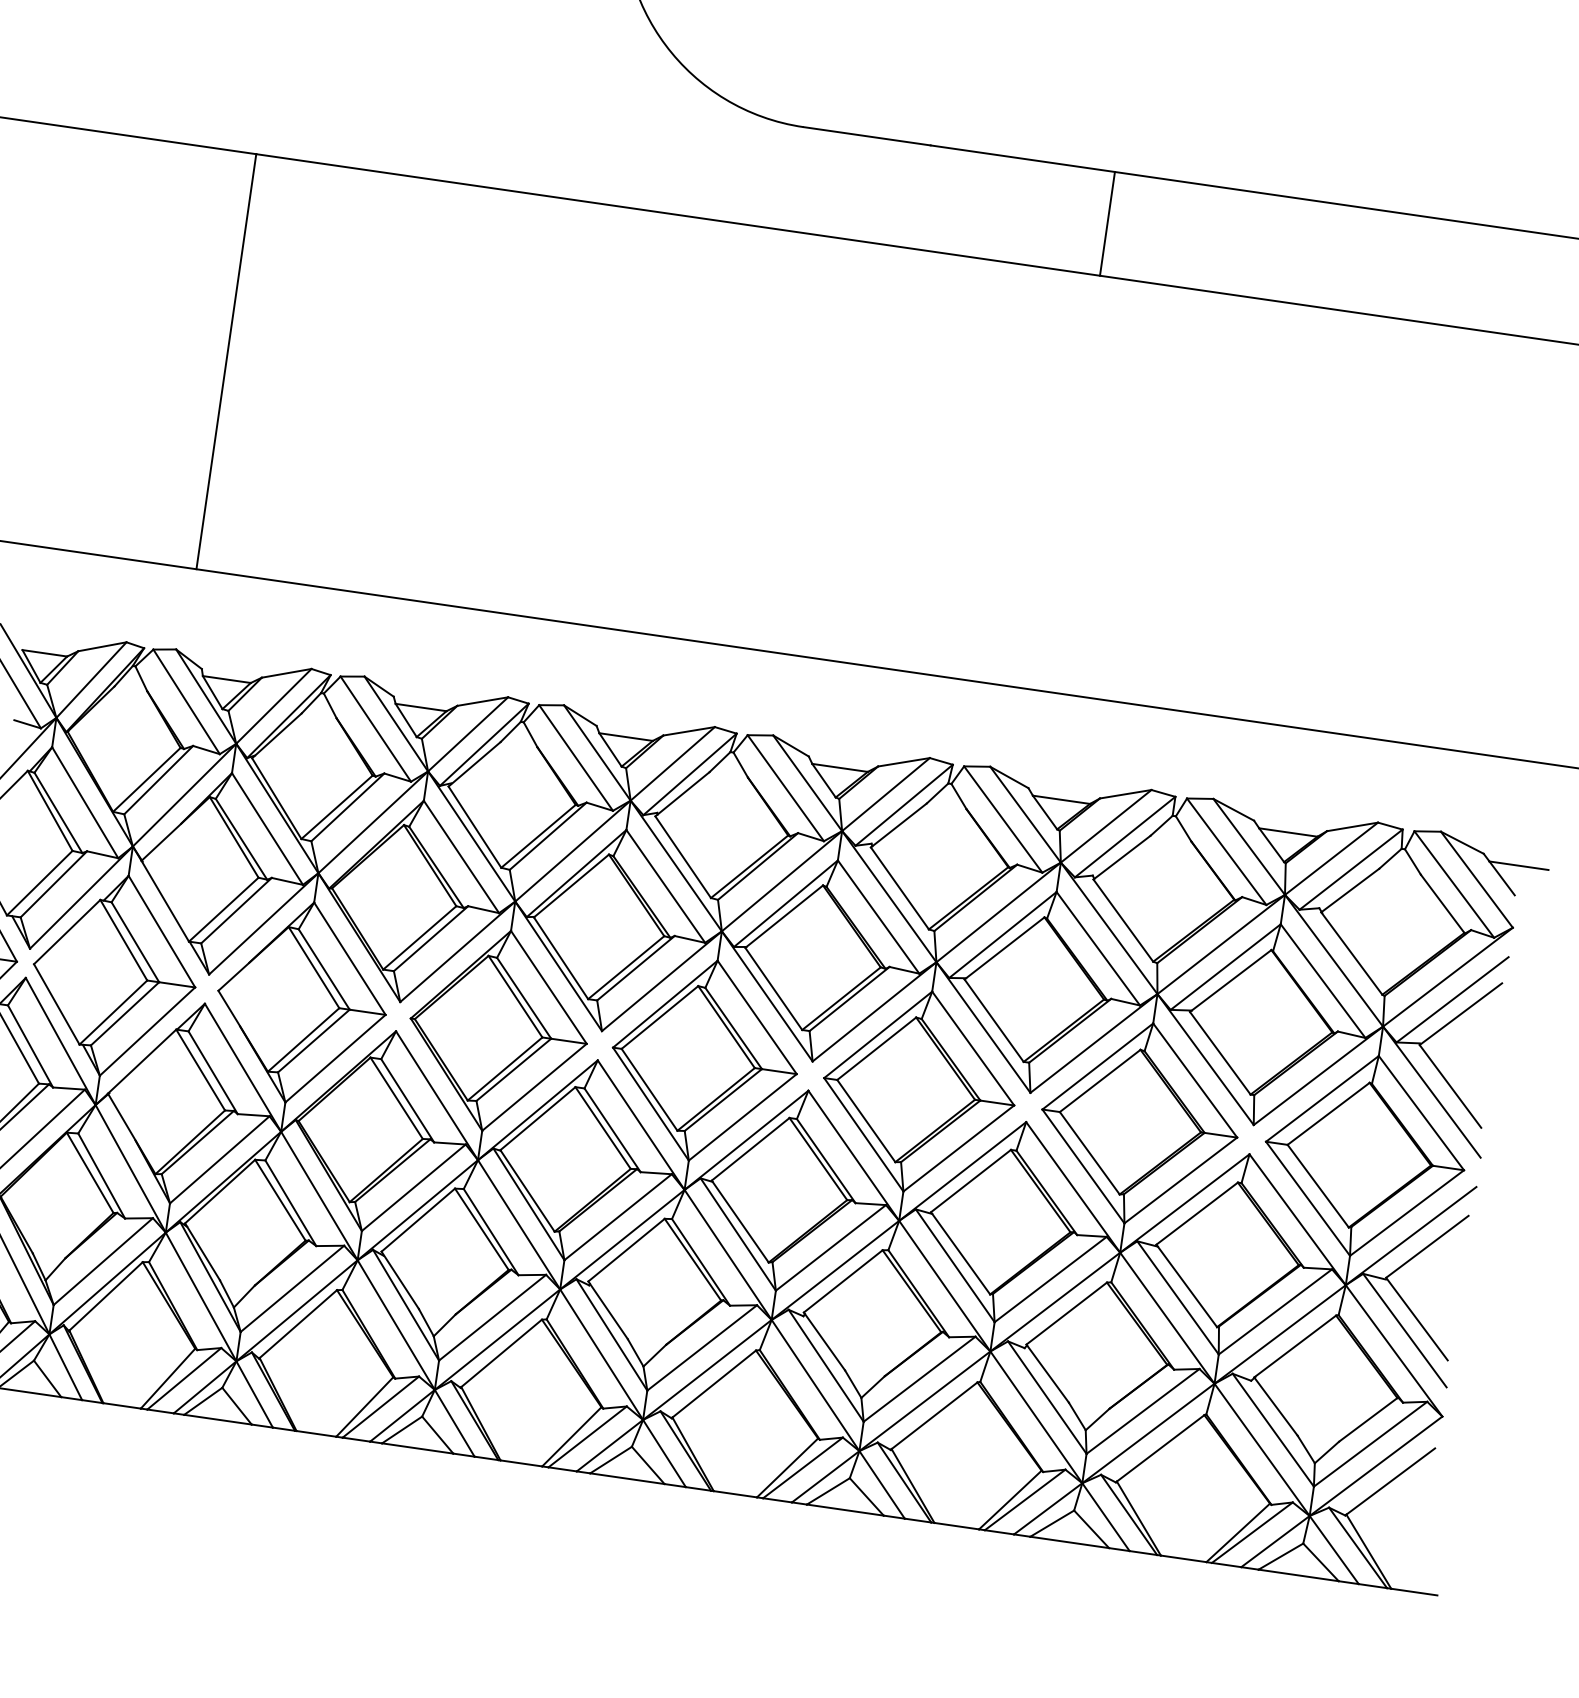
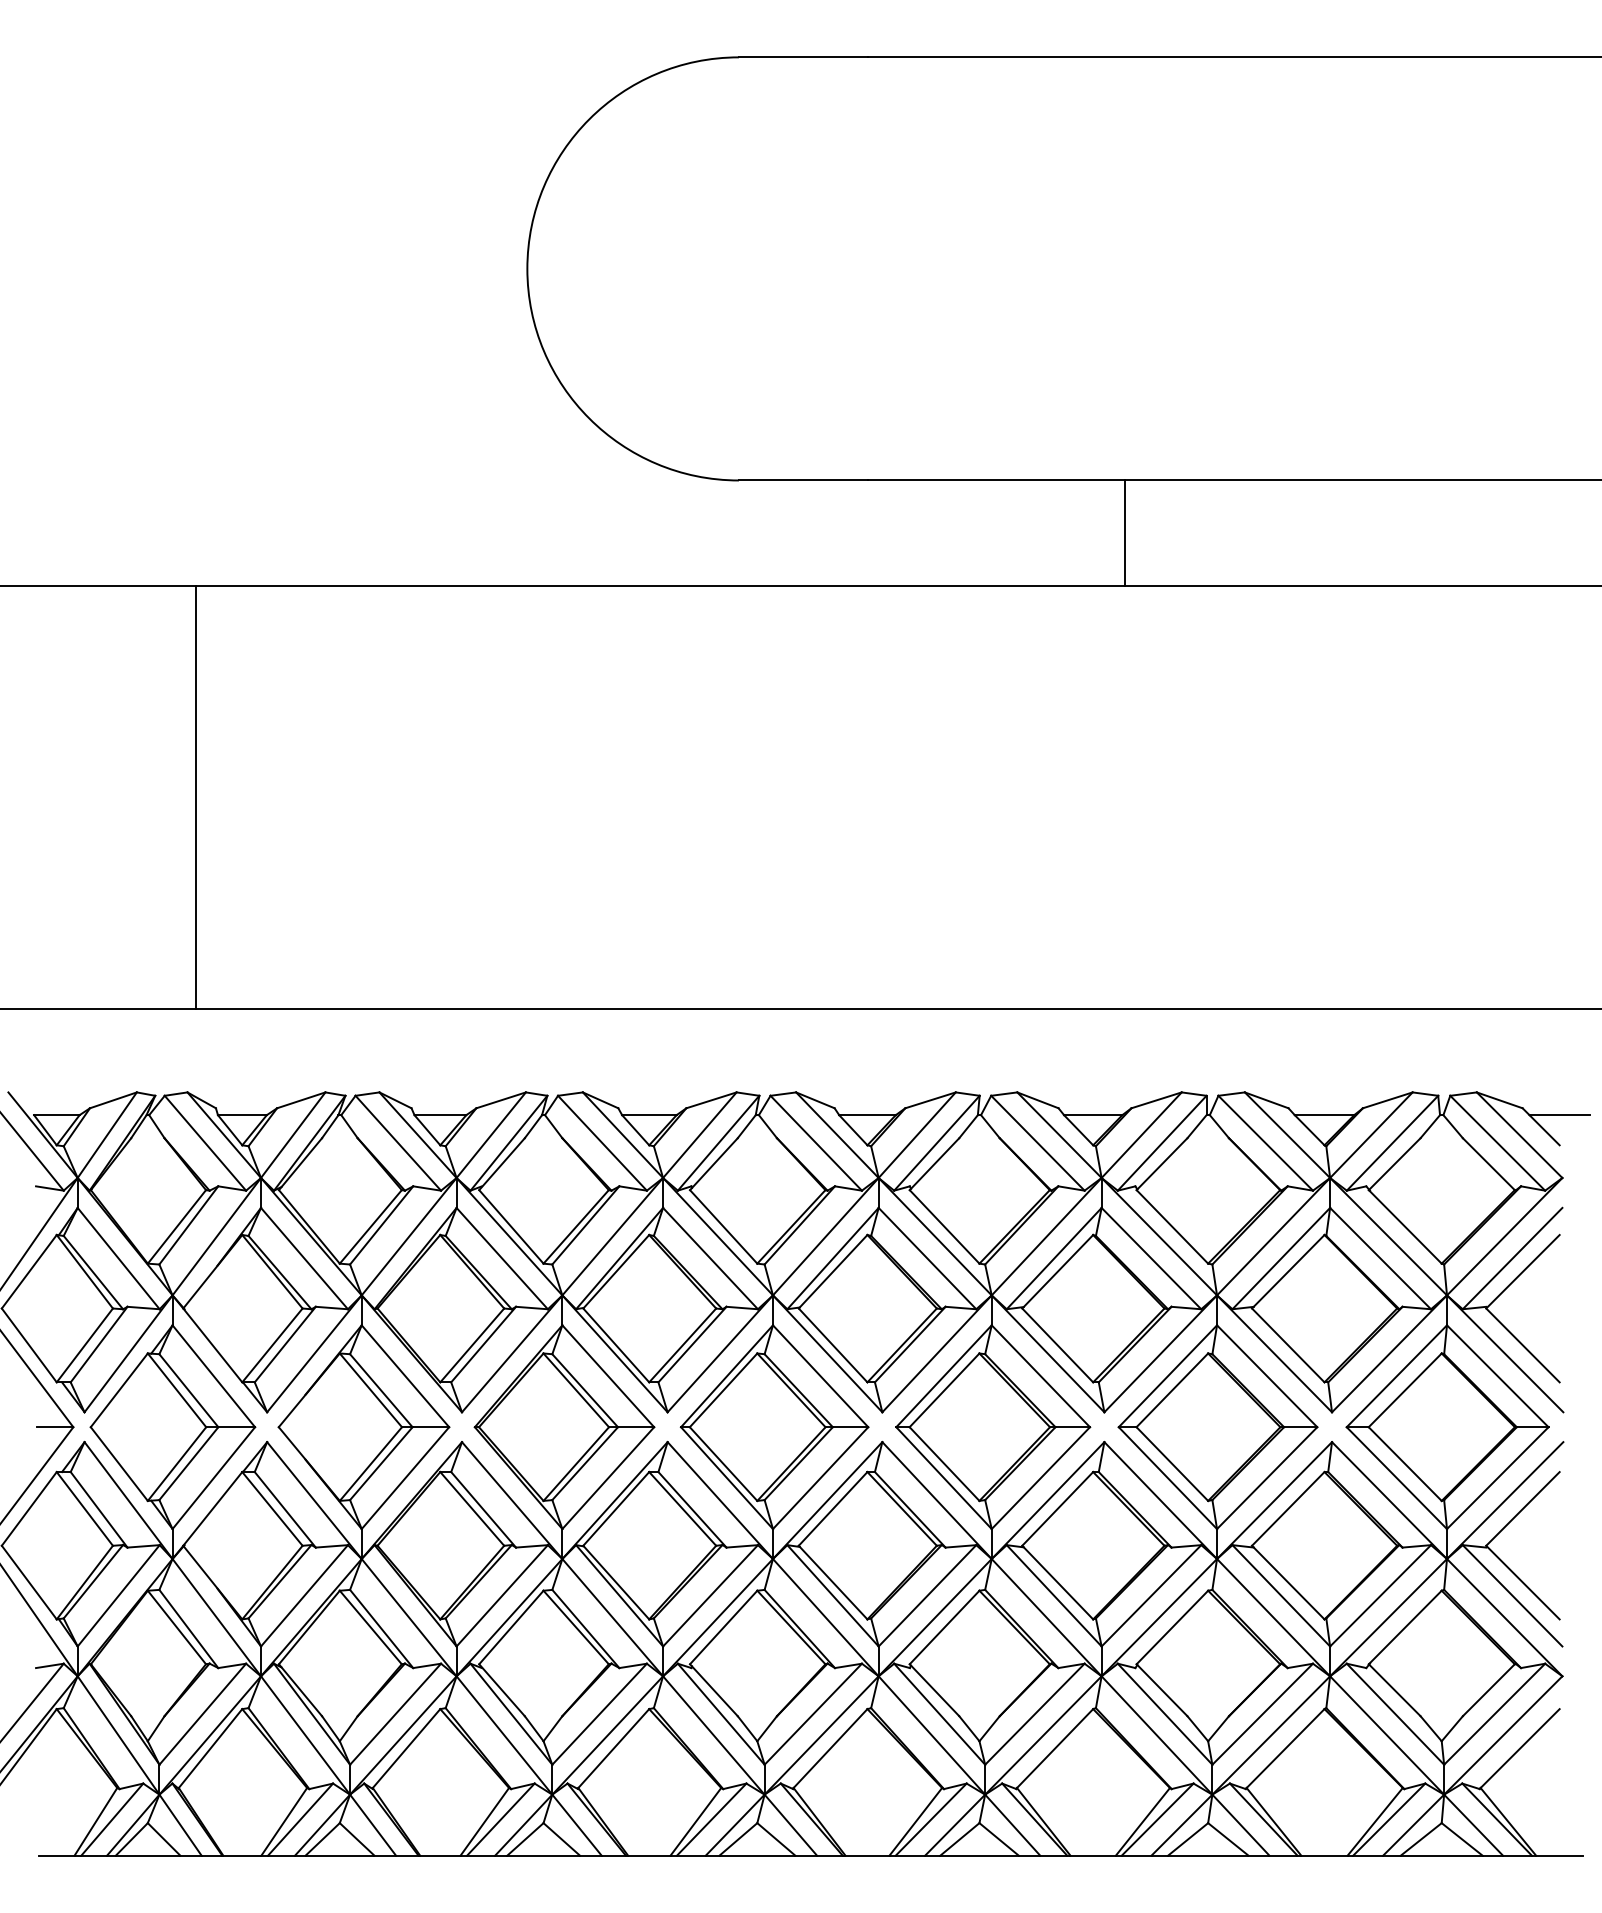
line: (1107, 224) -> (1125, 533), moved

